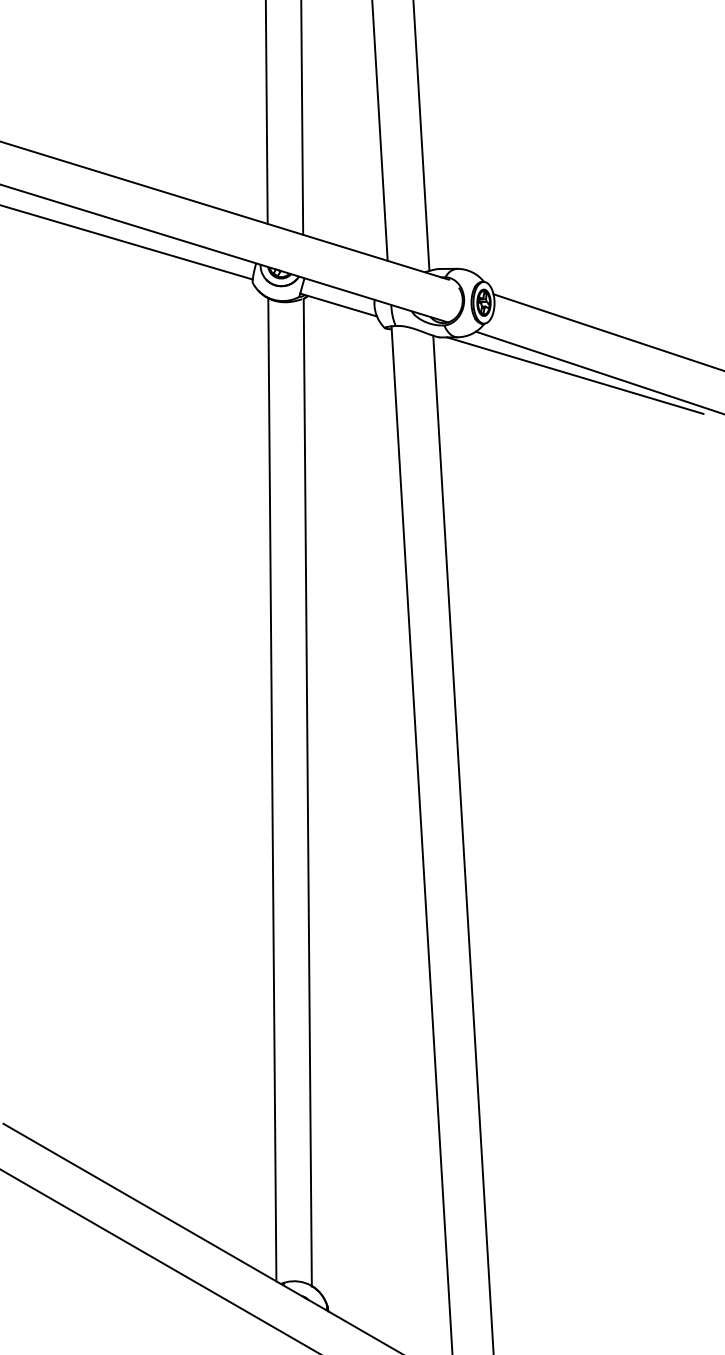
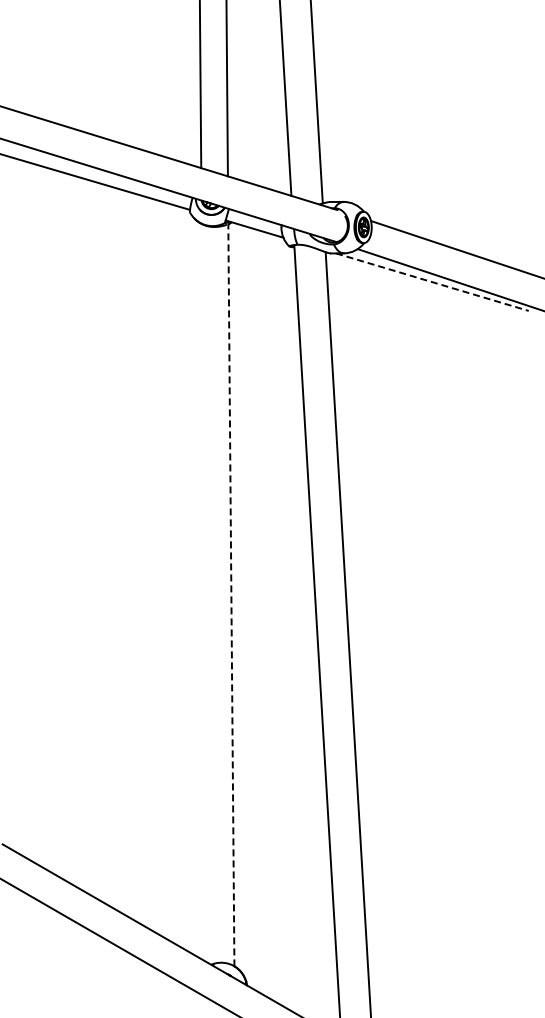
line: (575, 376) -> (432, 282), solid -> dashed
line: (272, 789) -> (204, 593), removed
line: (307, 792) -> (231, 595), solid -> dashed

